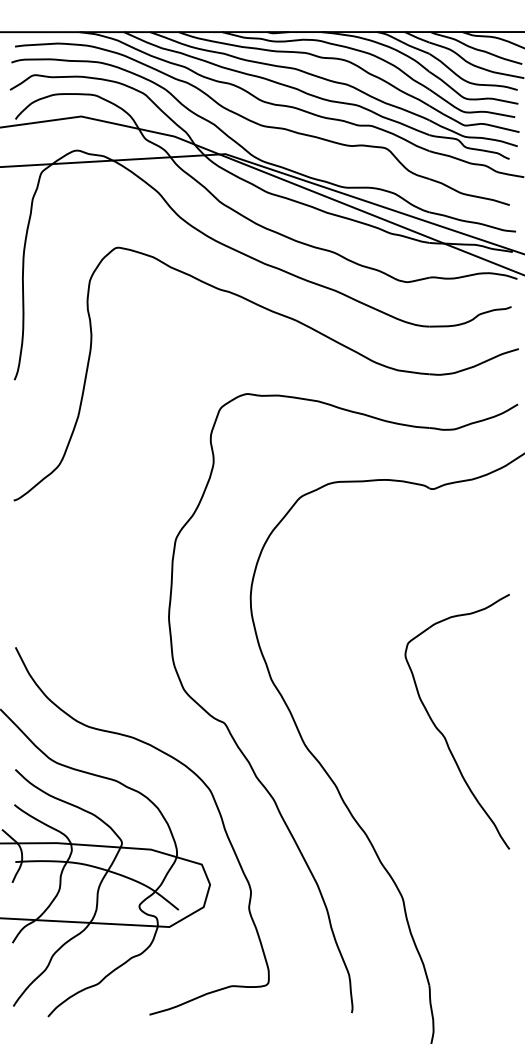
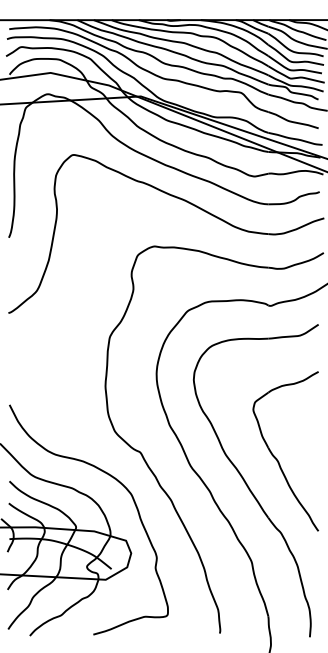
part: (396, 773) -> (247, 483), added

